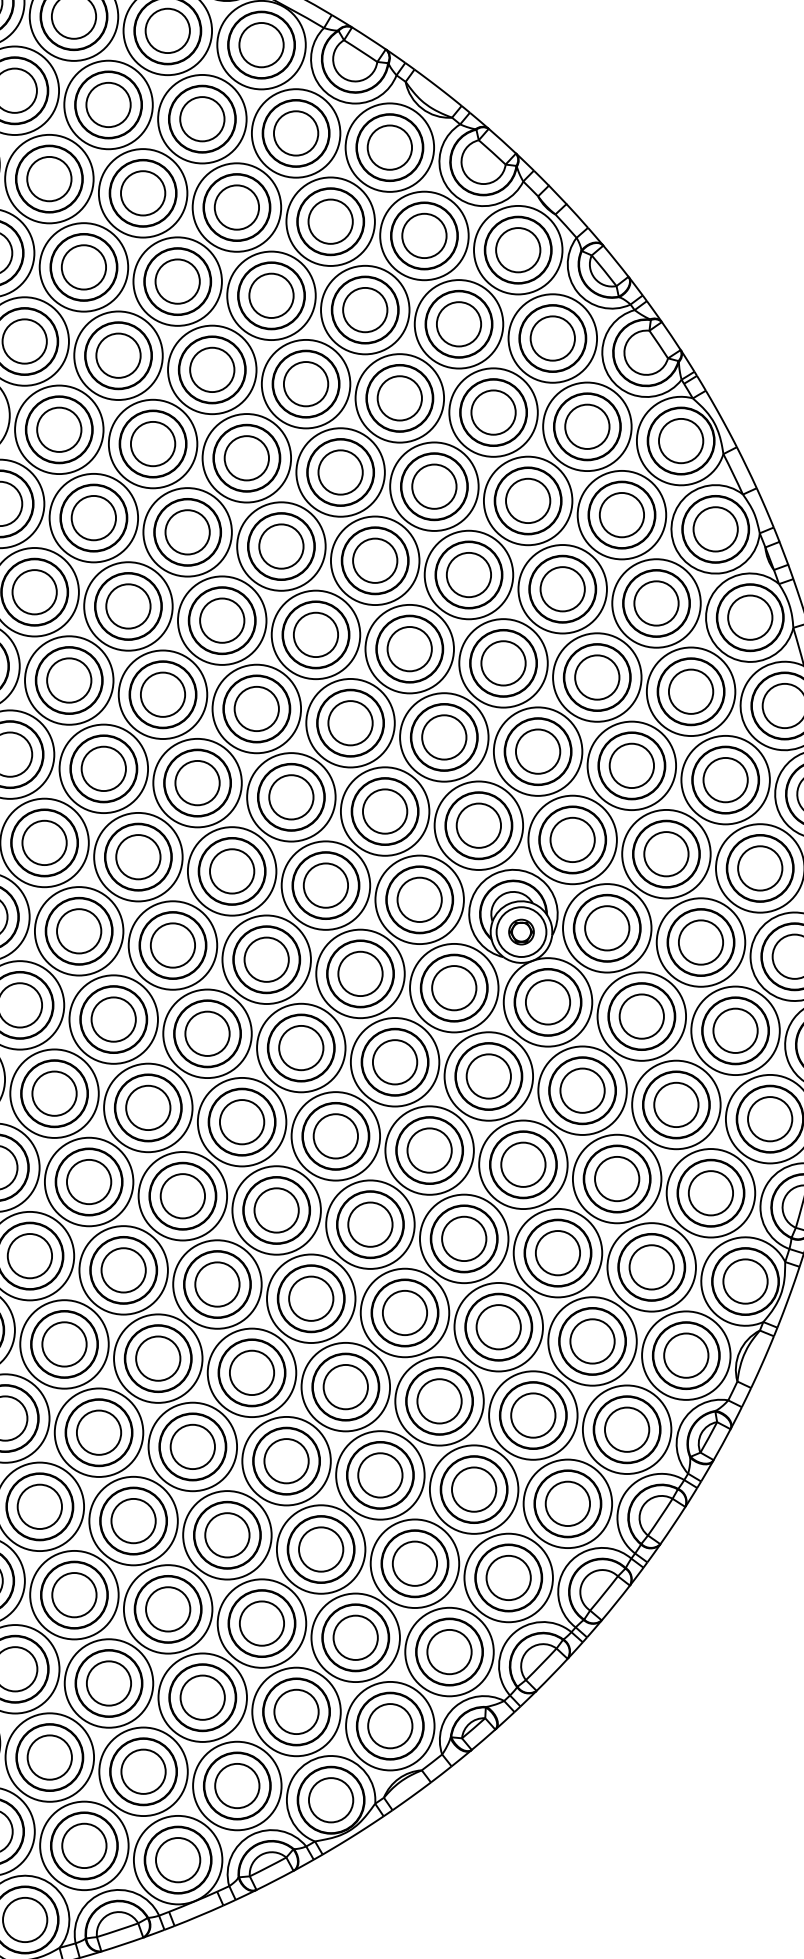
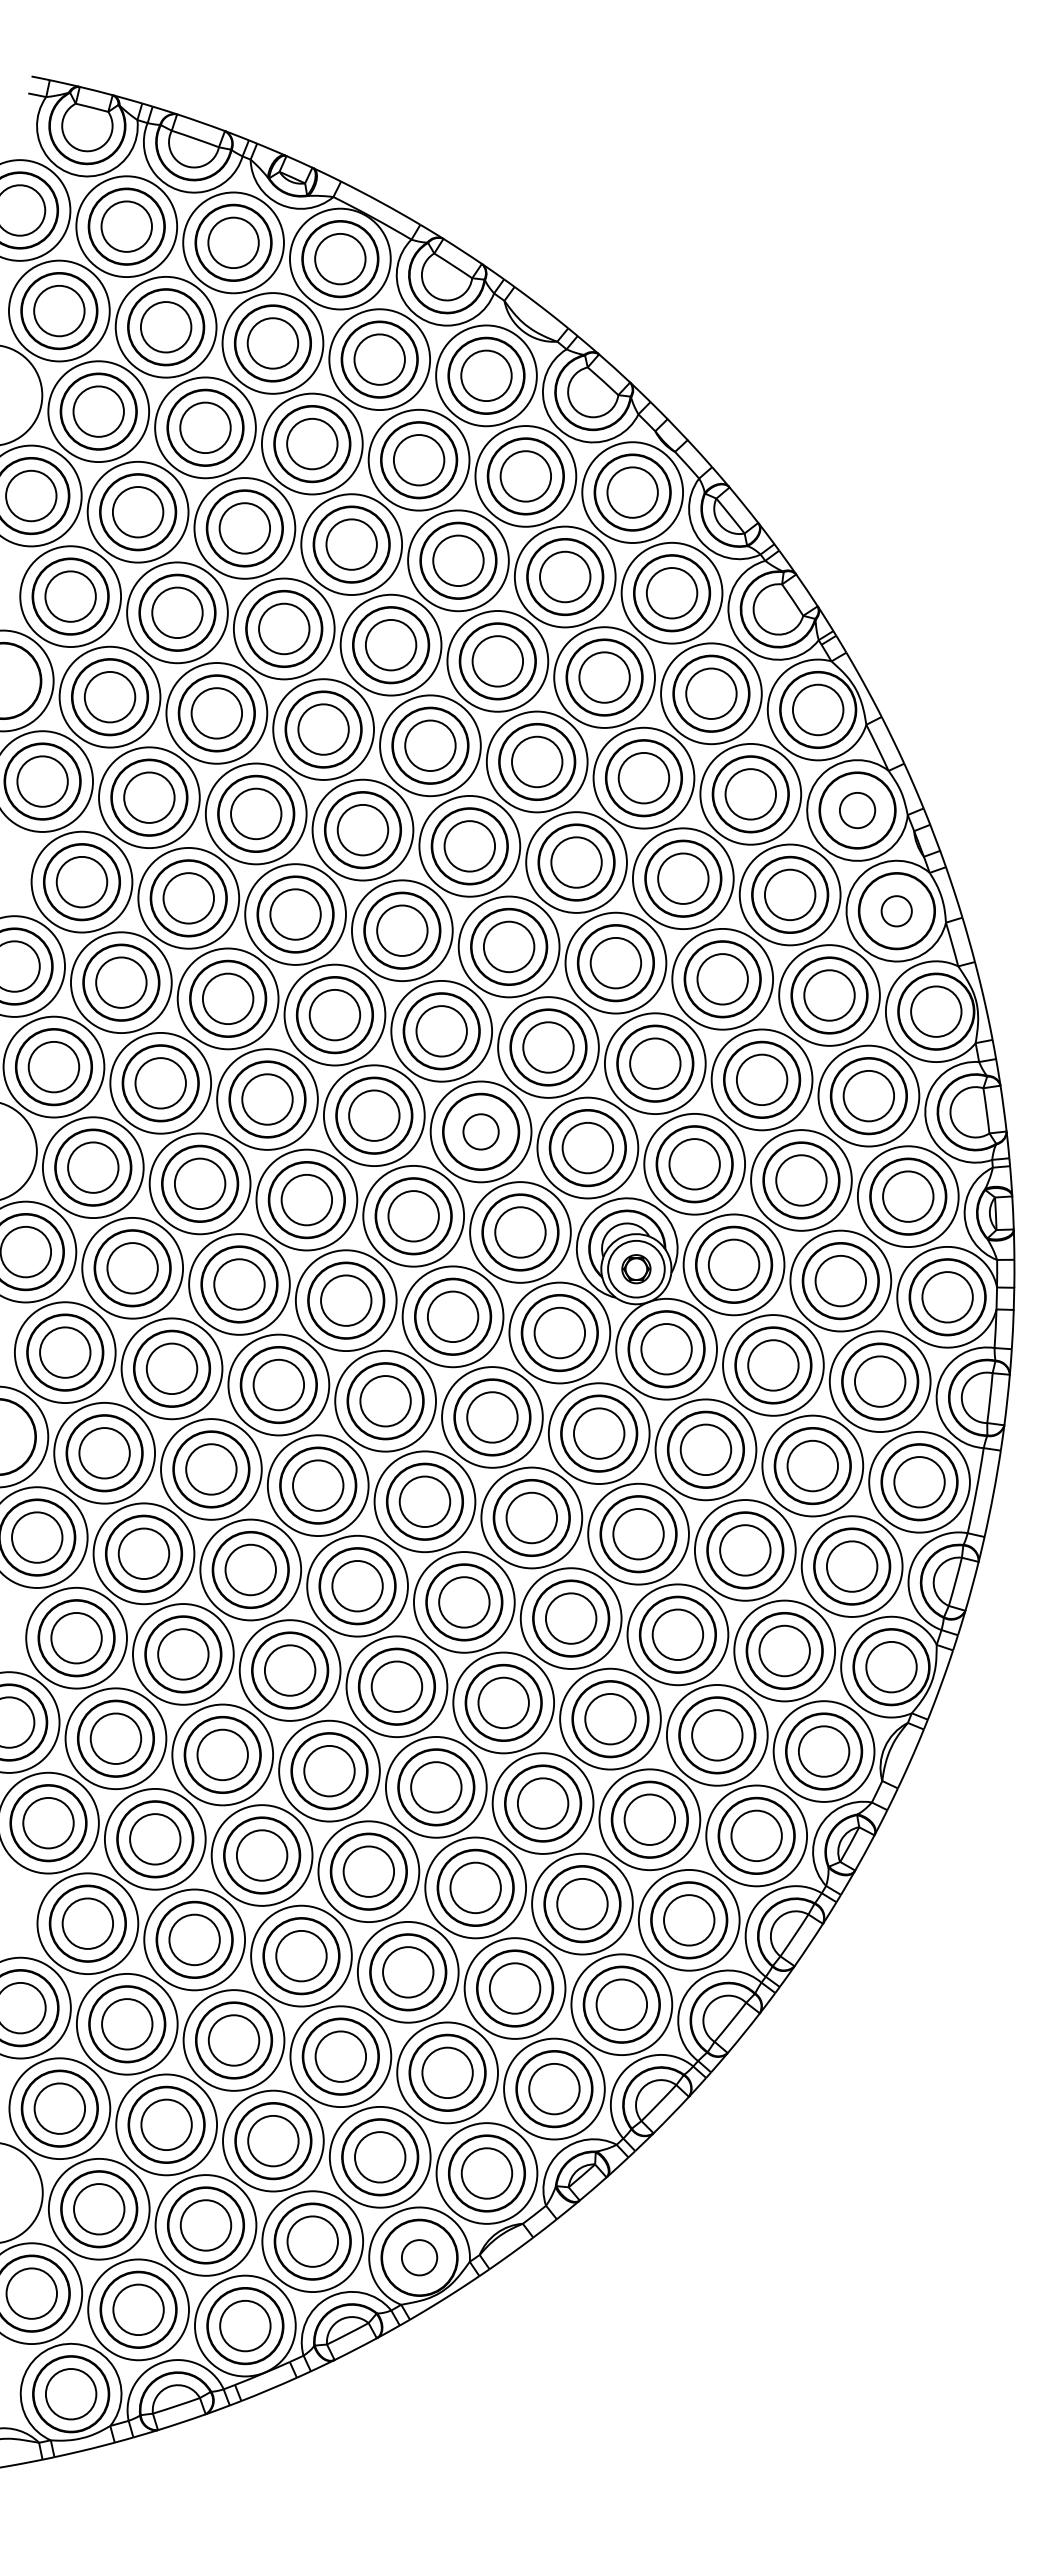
circle: (715, 529) -> (857, 810), size x0.7
circle: (749, 618) -> (896, 911), size x0.6
circle: (384, 811) -> (480, 1131), size x0.7
circle: (331, 1799) -> (419, 2257), size x0.7

